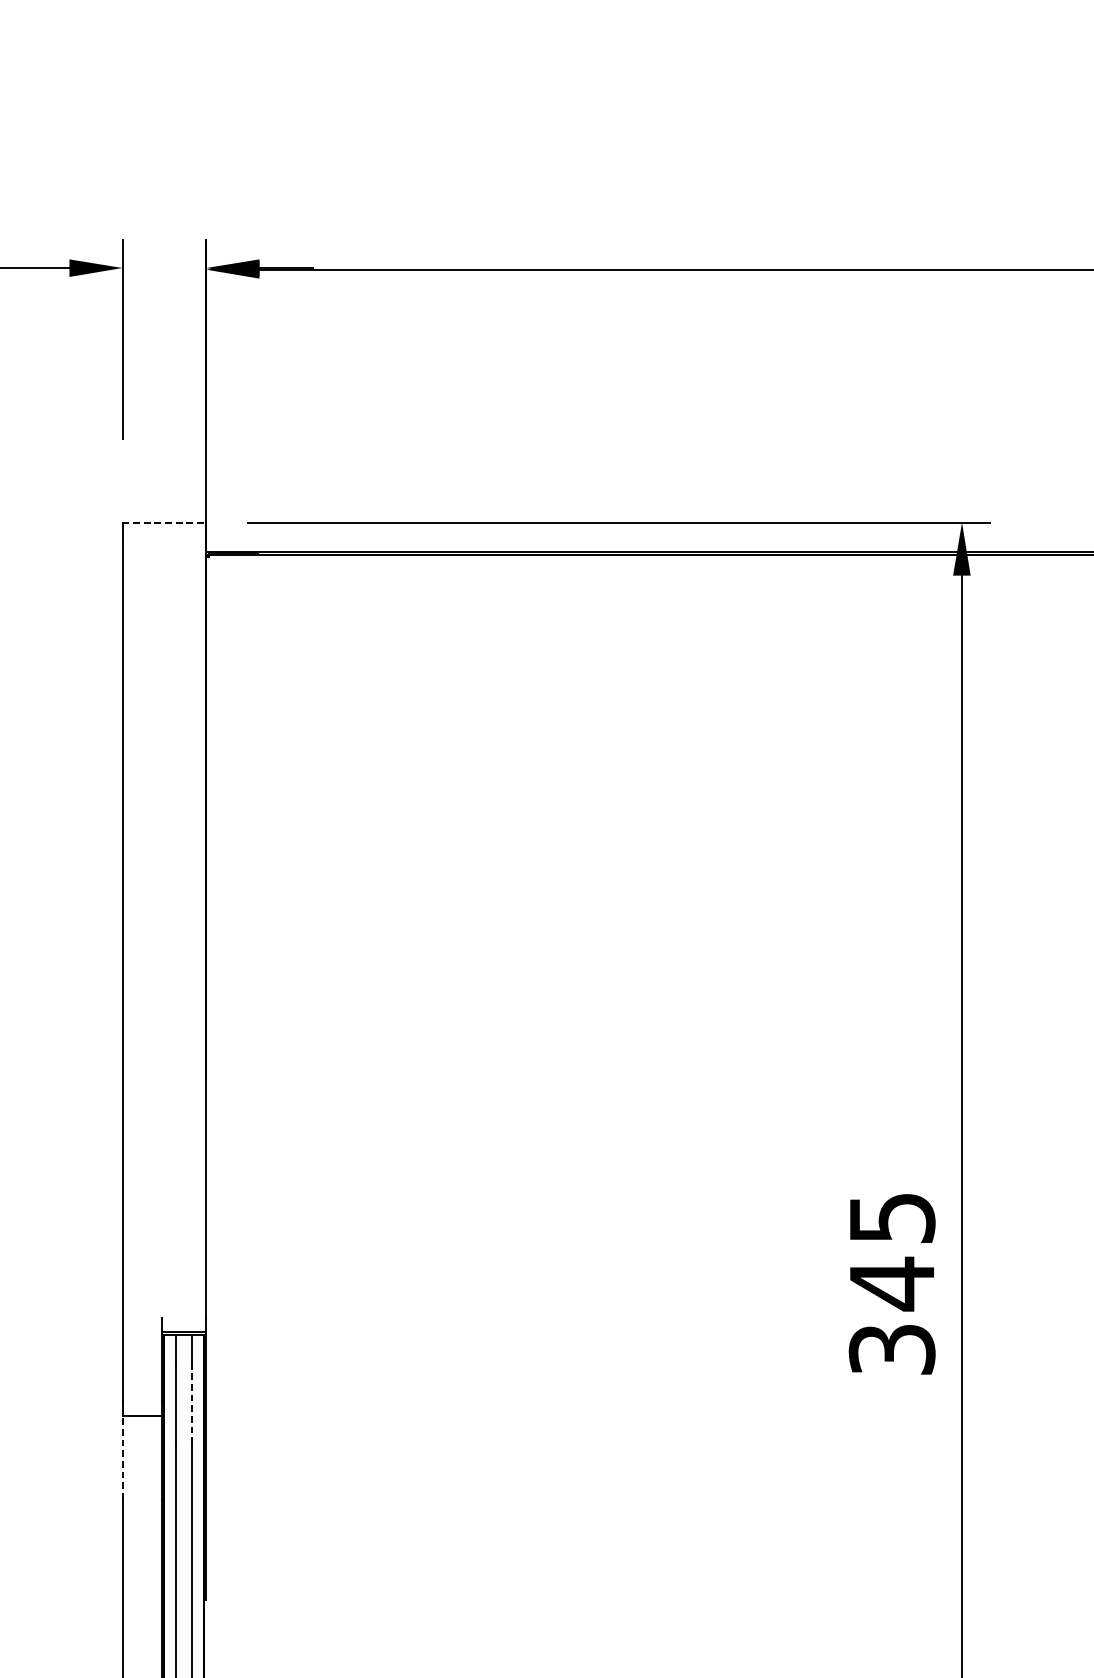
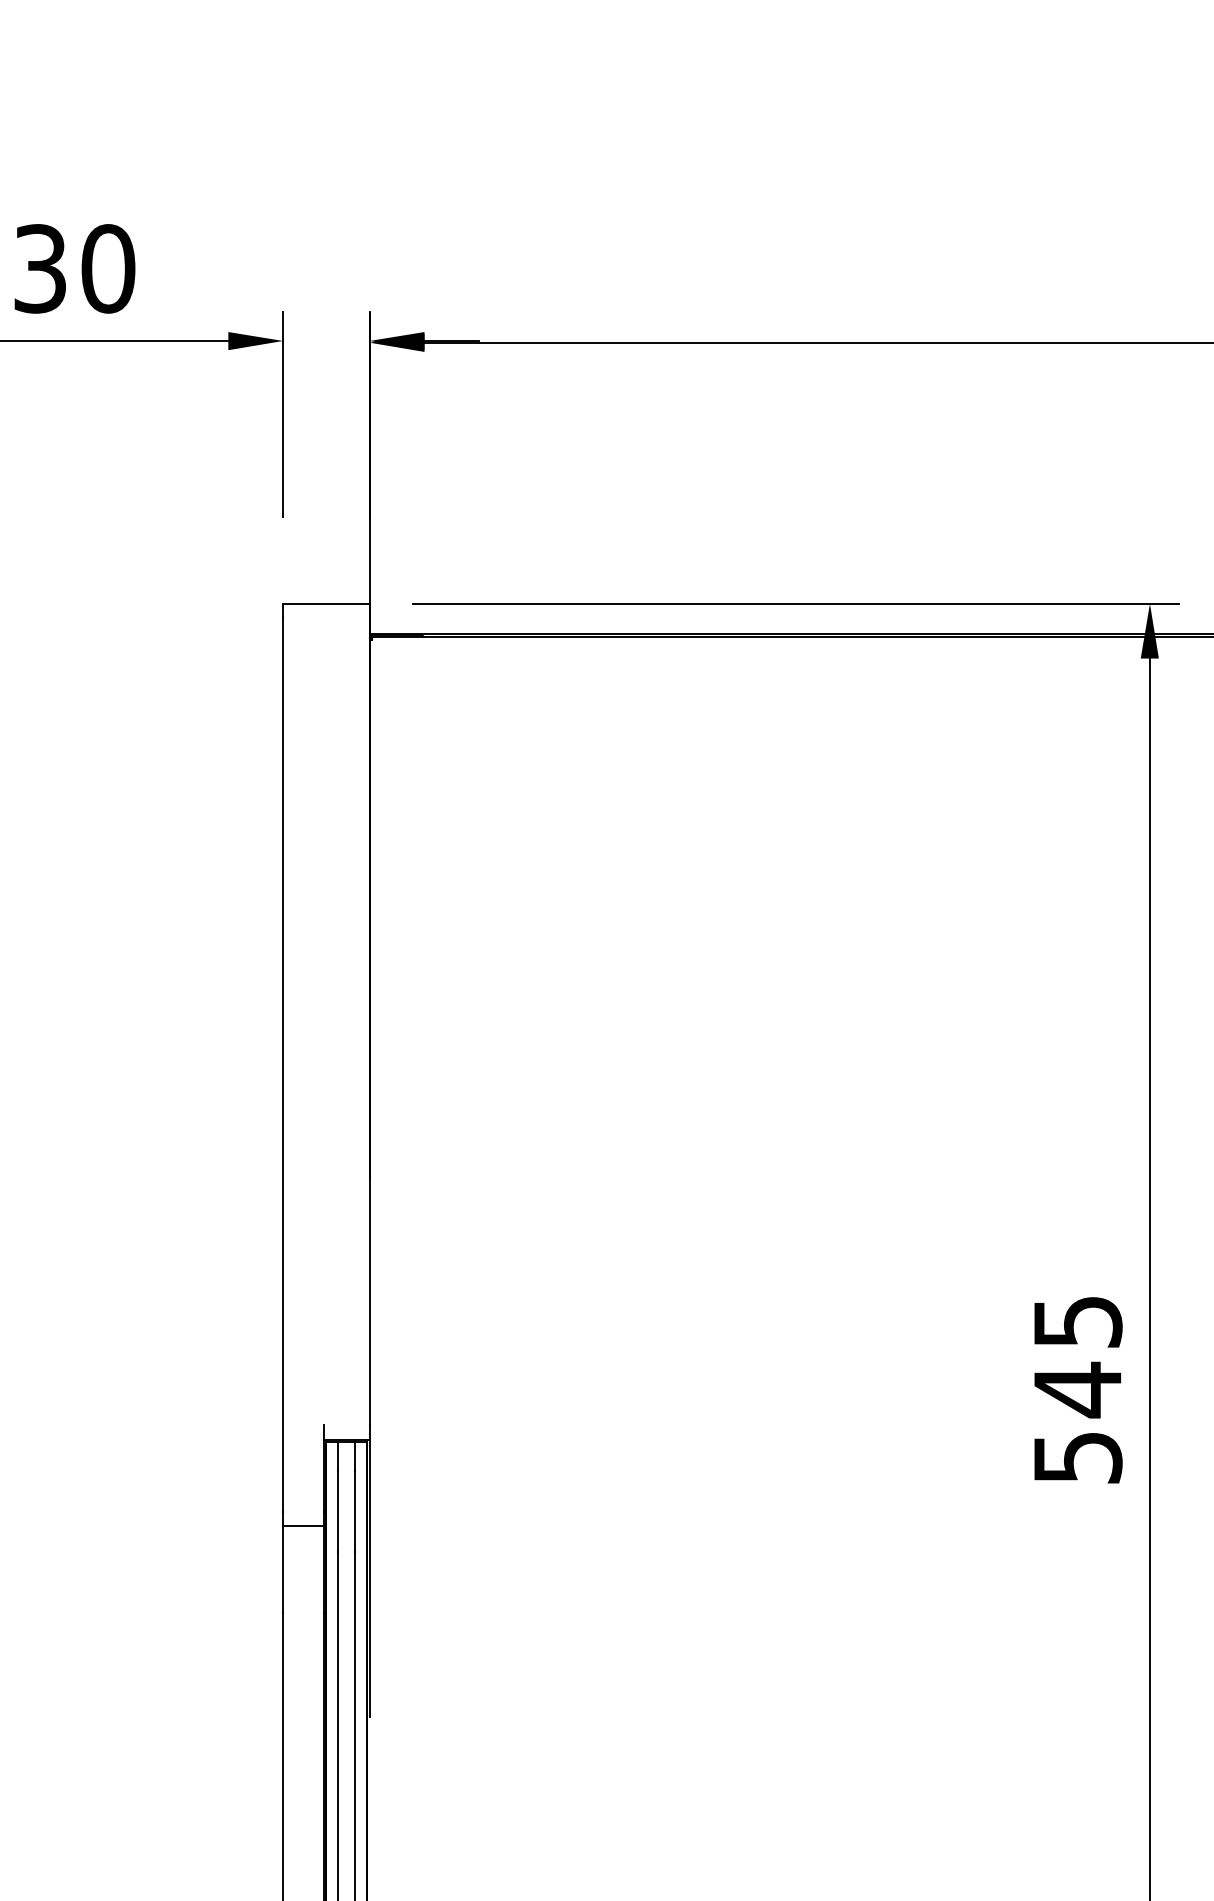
line: (164, 522) -> (326, 603), dashed -> solid
text: (891, 1349) -> (1077, 1457), 345 -> 545
line: (192, 1402) -> (355, 1512), dashed -> solid
line: (122, 1456) -> (283, 1568), dashed -> solid

